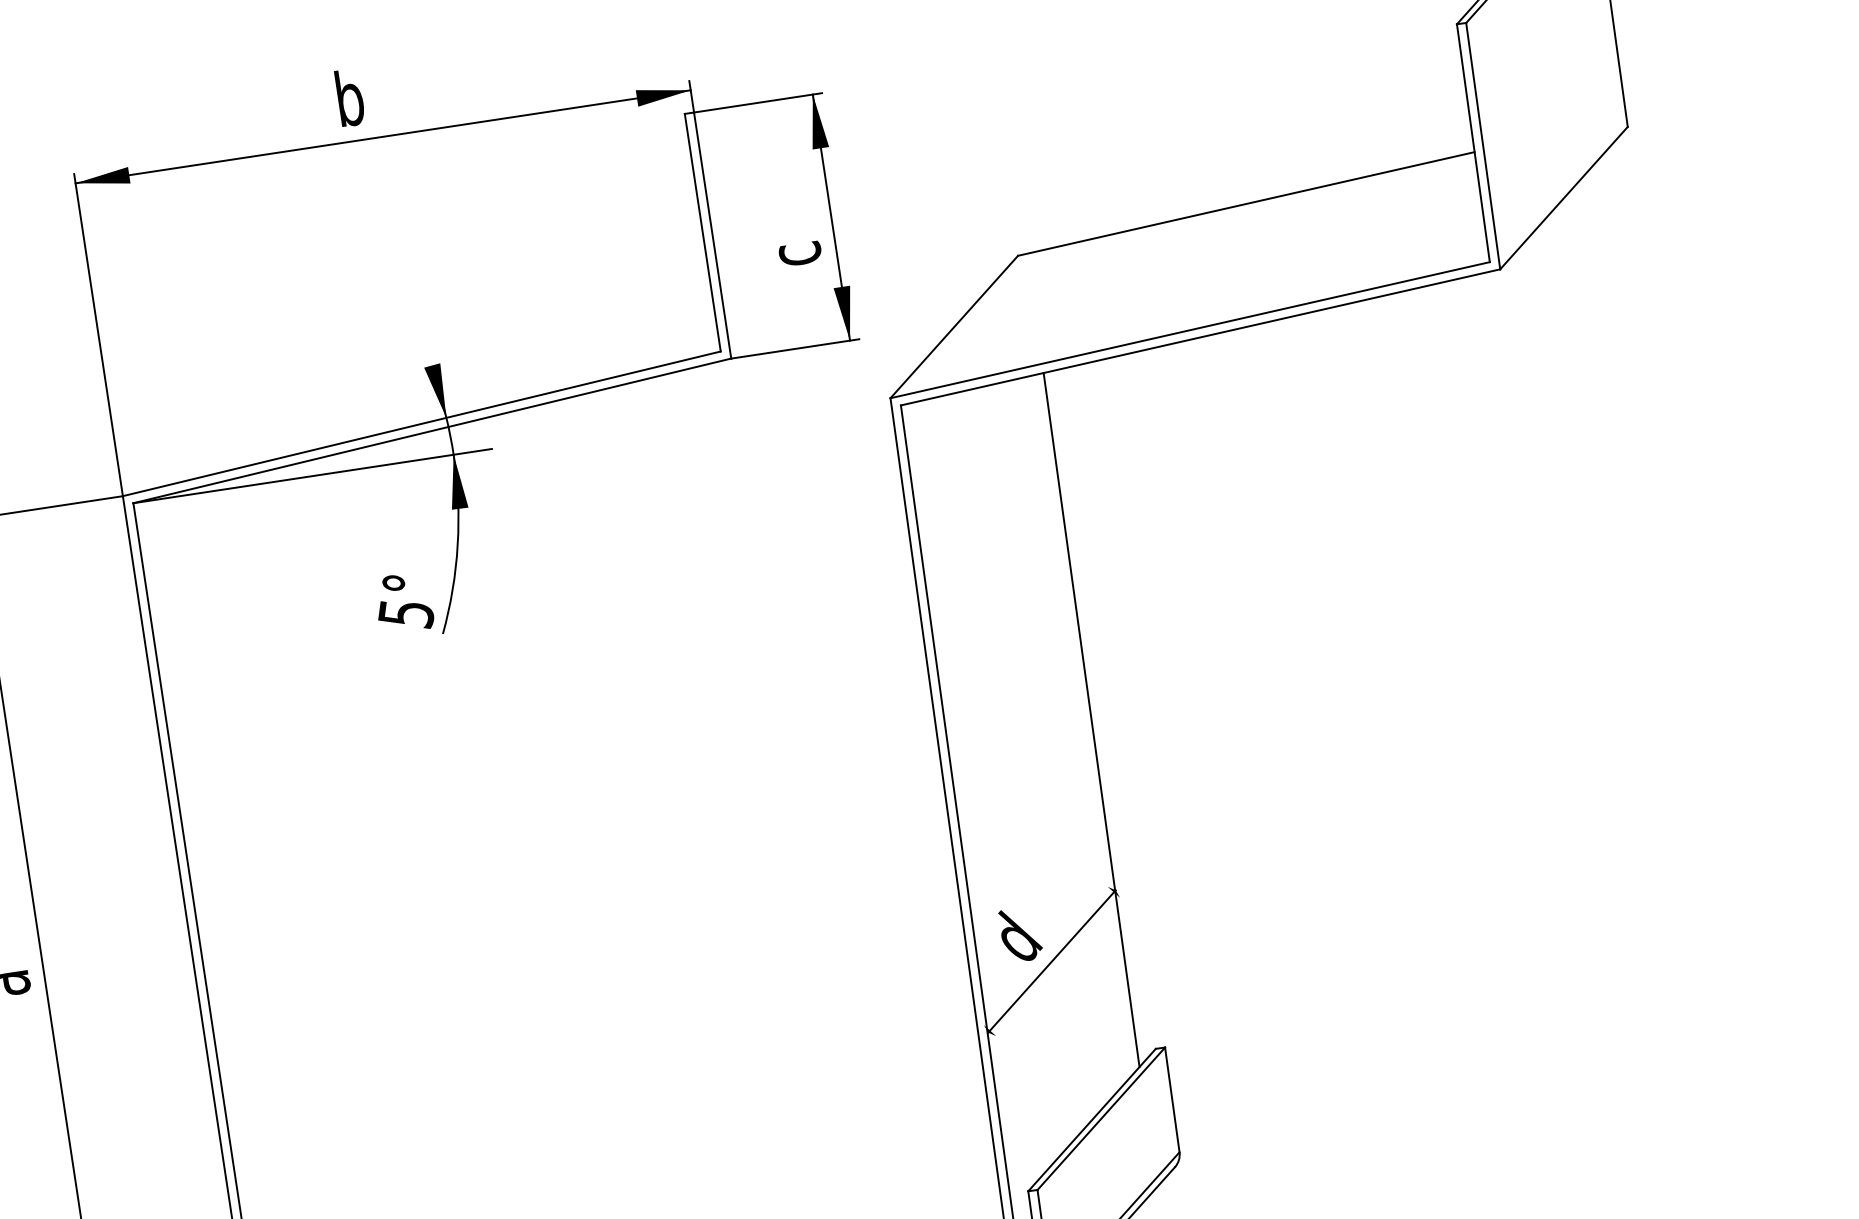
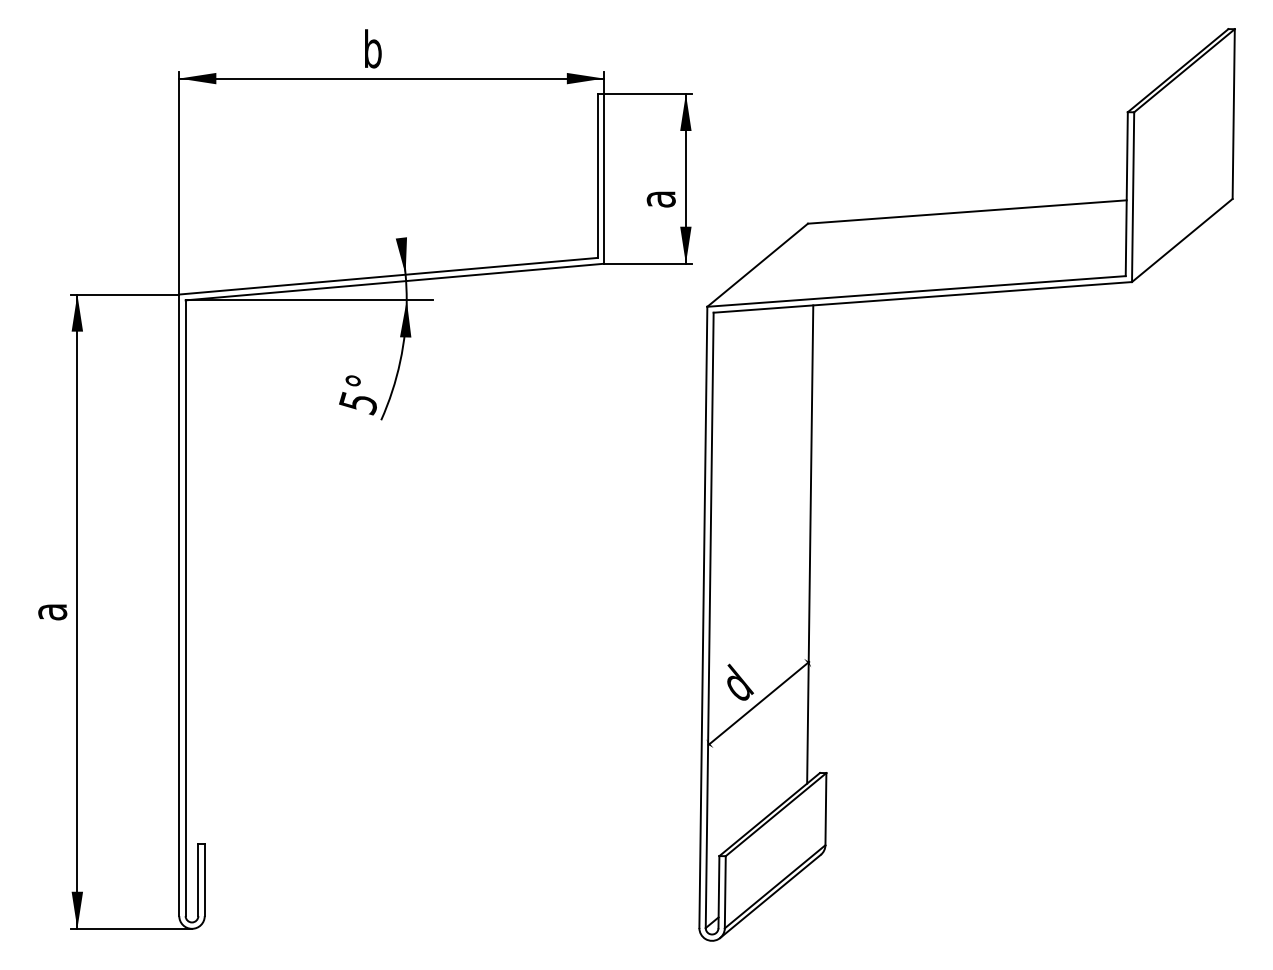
text: (799, 253) -> (660, 199), c -> a

